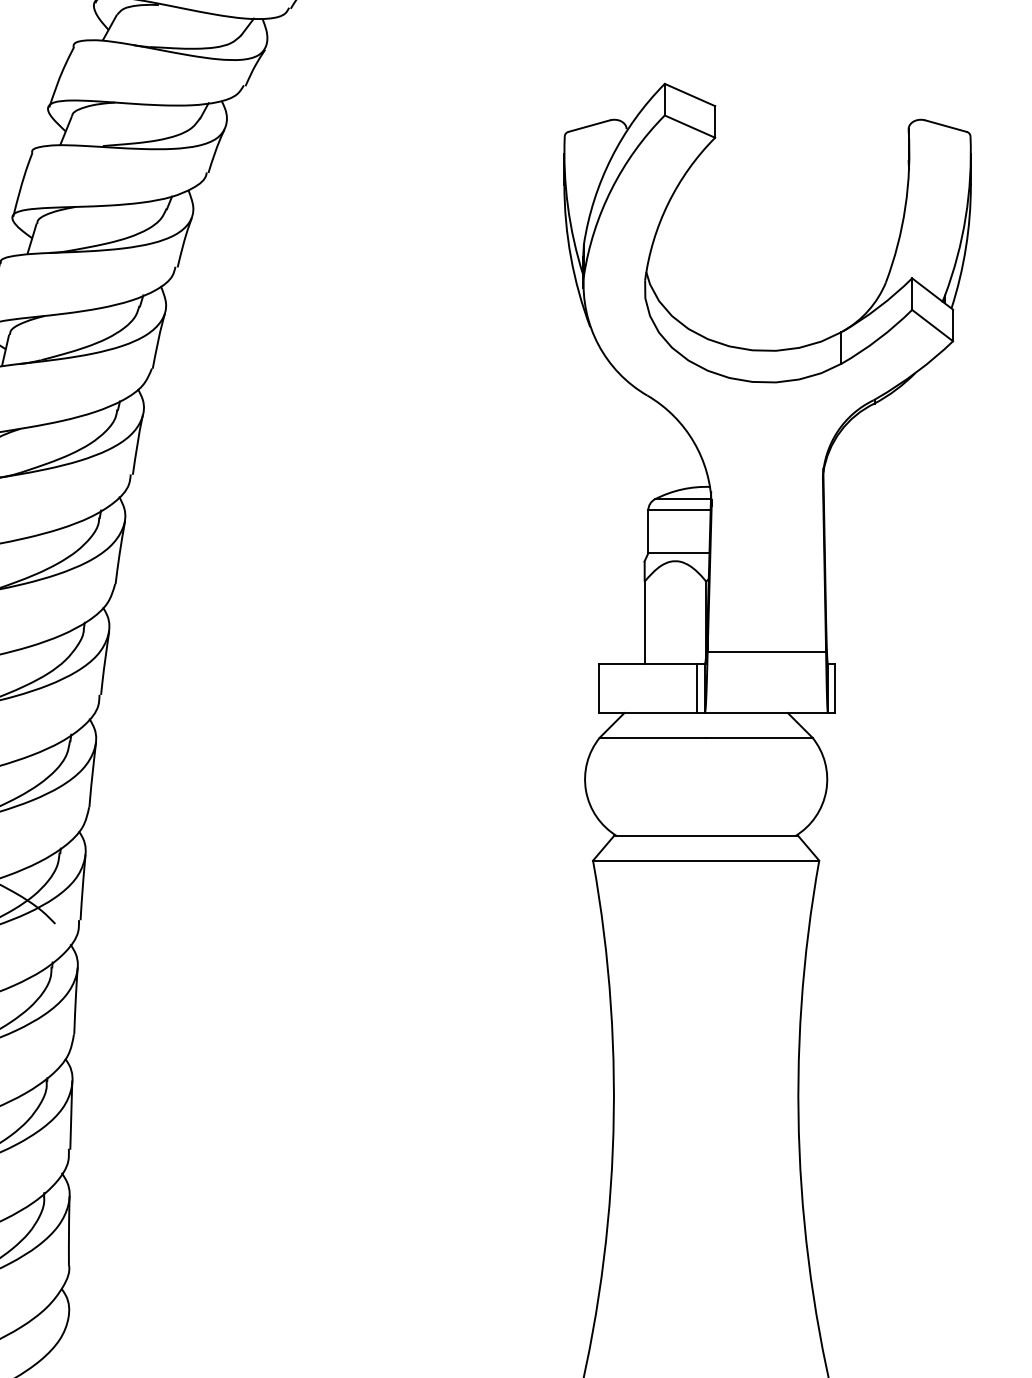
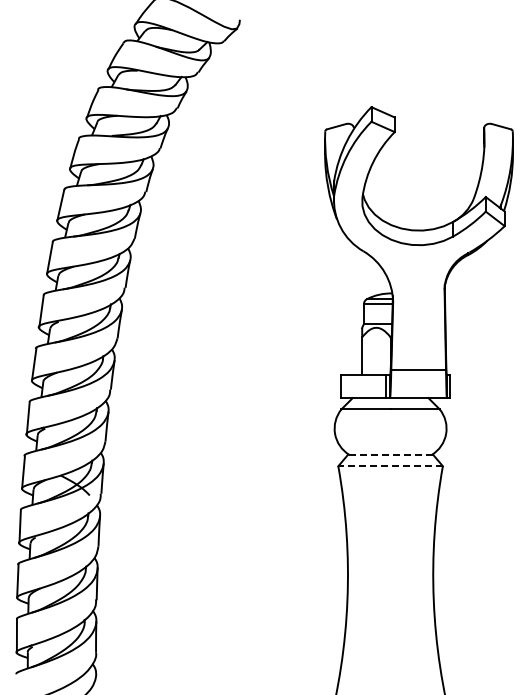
line: (705, 835) -> (390, 454), solid -> dashed
line: (705, 861) -> (390, 466), solid -> dashed

